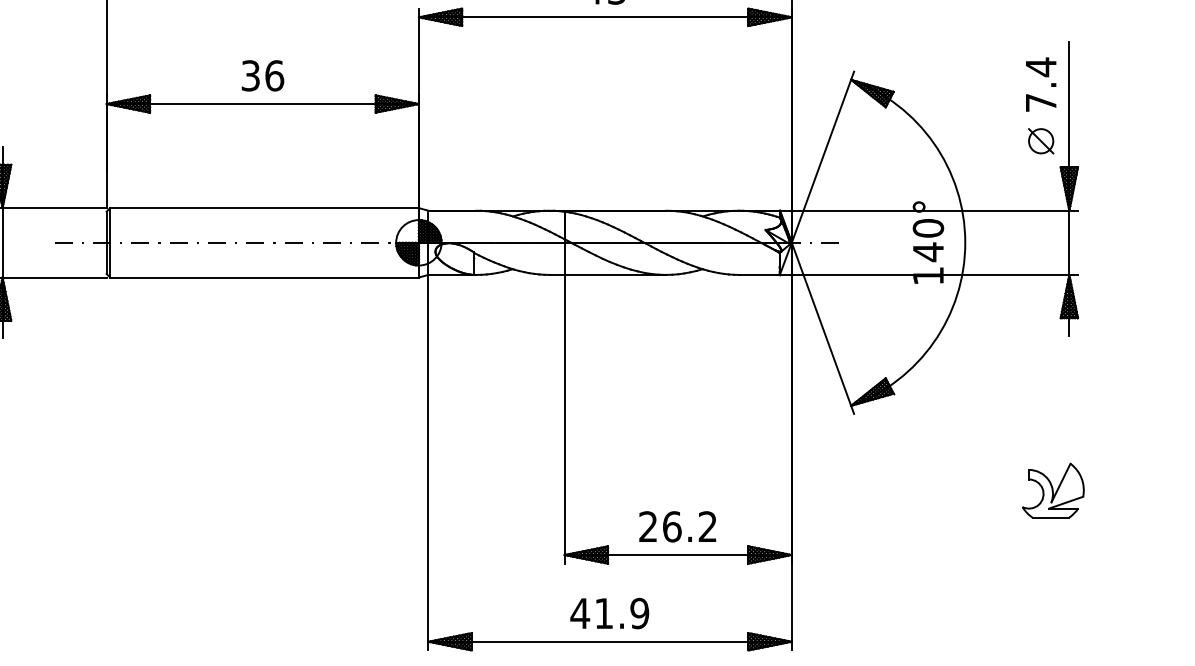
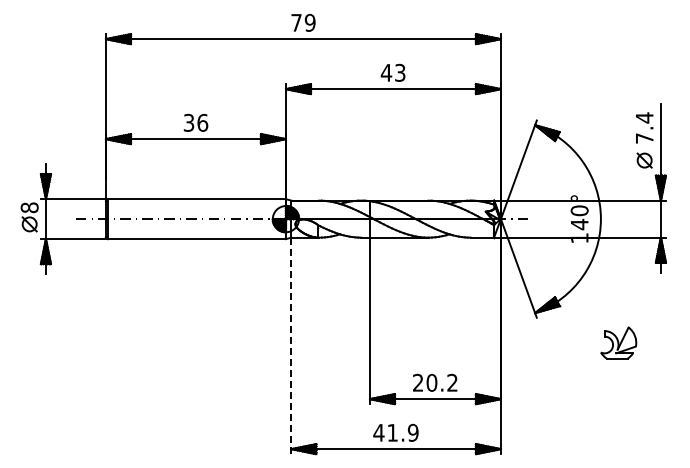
line: (428, 463) -> (291, 346), solid -> dashed
part: (1052, 489) -> (618, 342), moved
text: (671, 526) -> (431, 382), 26.2 -> 20.2

